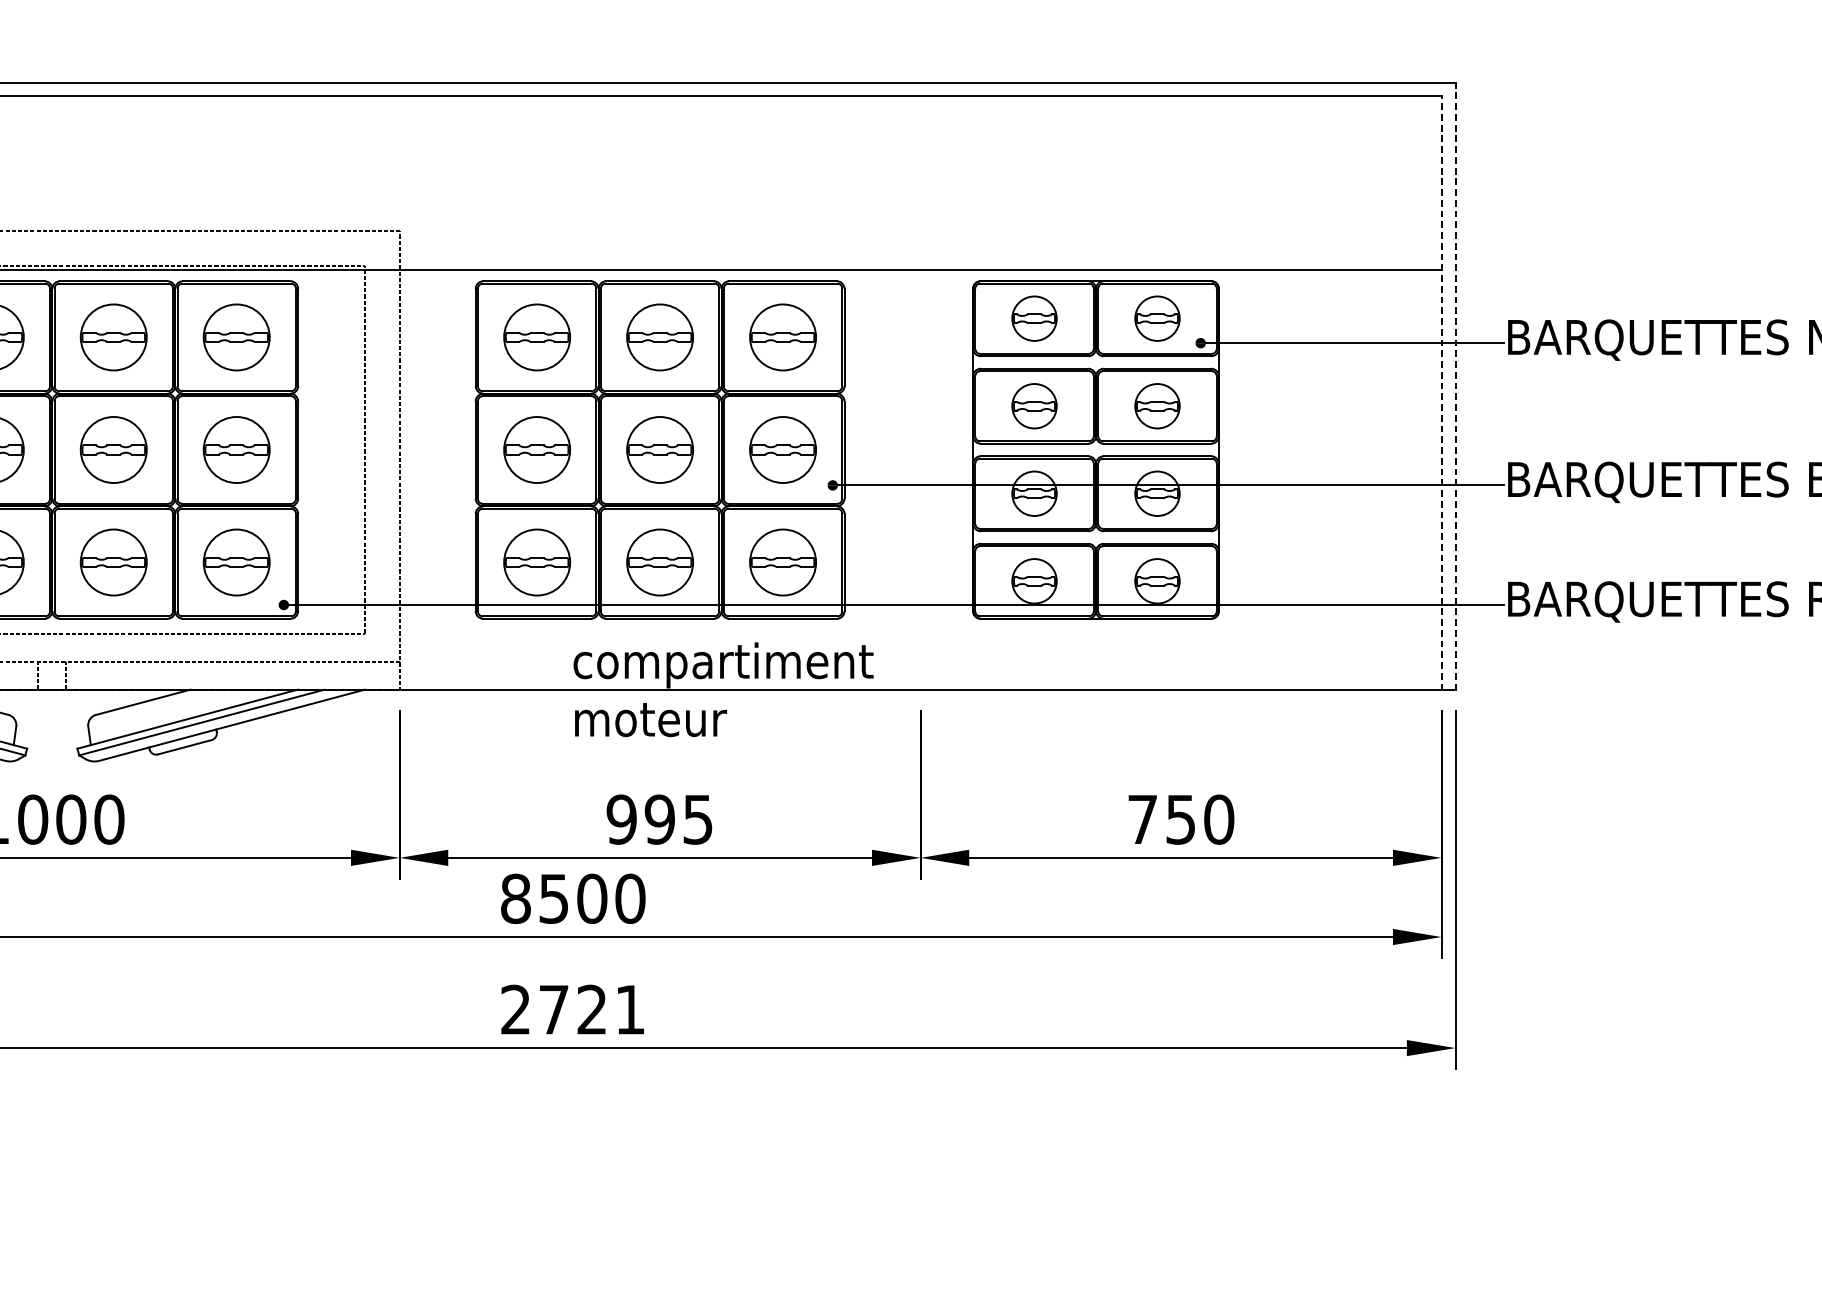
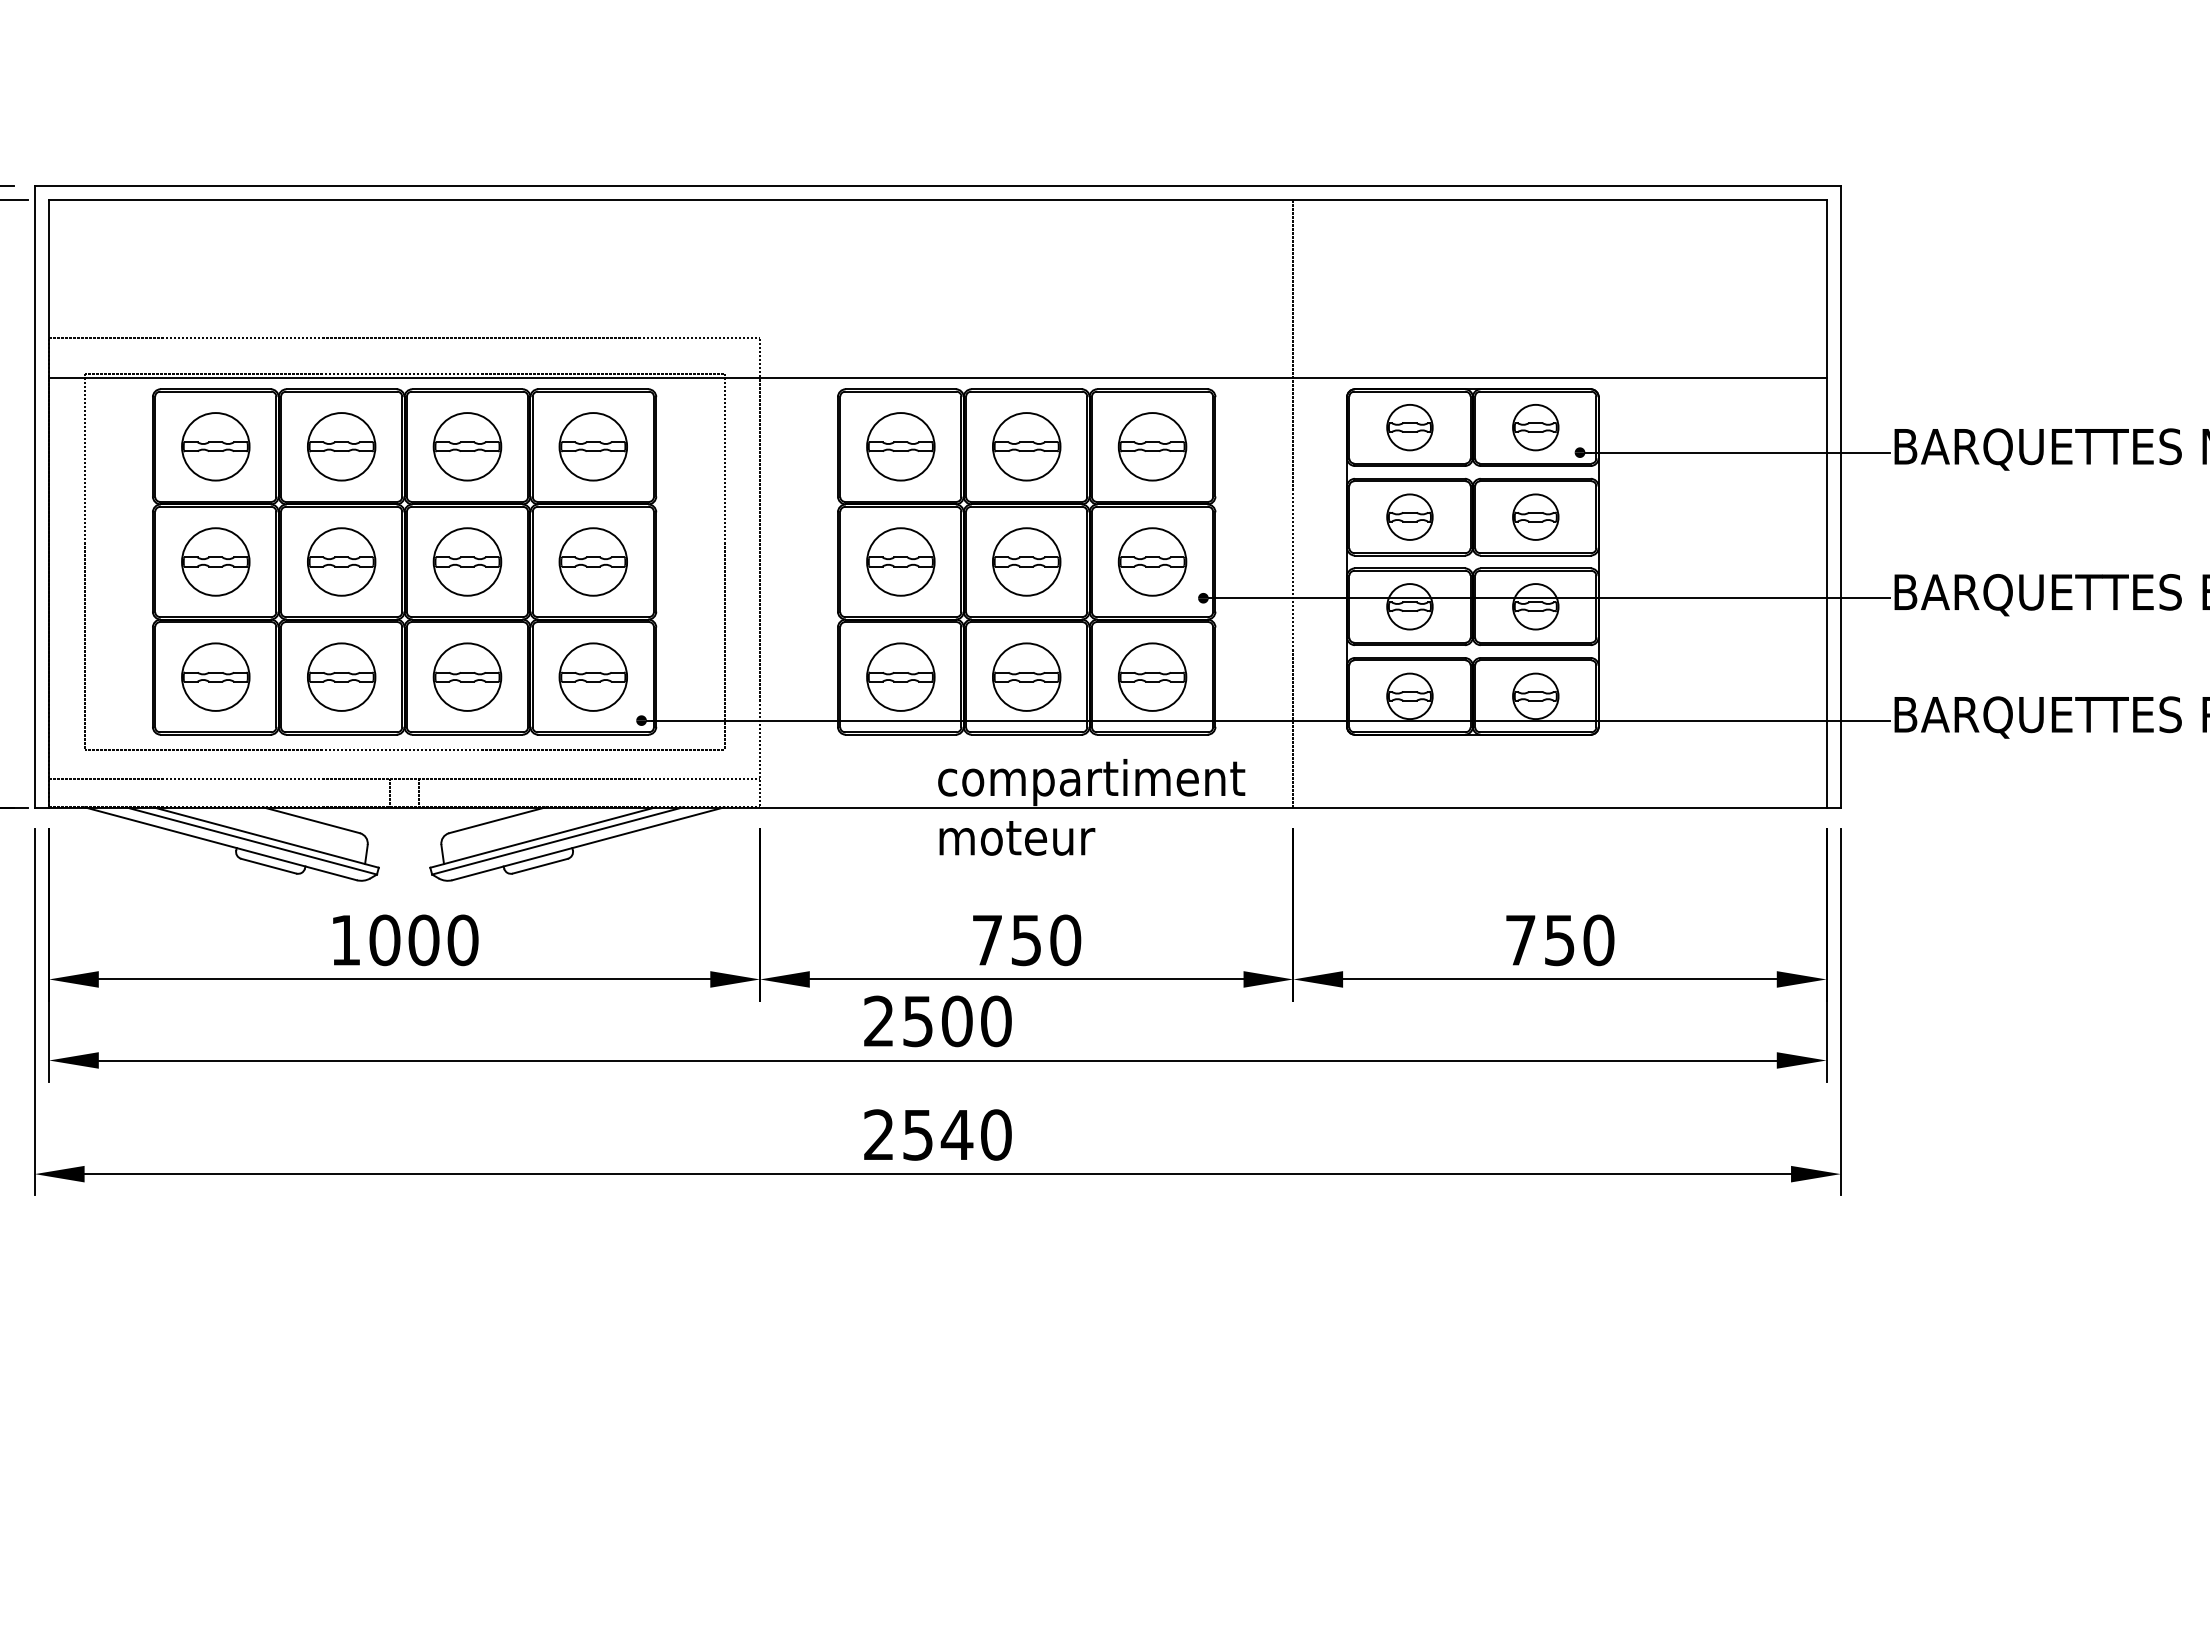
line: (1455, 386) -> (1840, 496), dashed -> solid
line: (920, 393) -> (1293, 504), added
line: (1441, 393) -> (1826, 504), dashed -> solid
text: (659, 819) -> (1026, 940), 995 -> 750
text: (515, 898) -> (878, 1021), 8500 -> 2500
text: (592, 1009) -> (957, 1134), 2721 -> 2540

